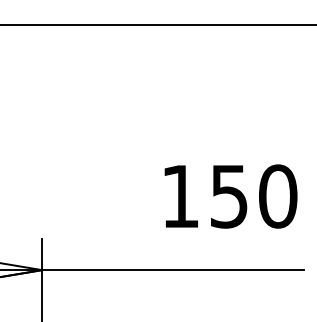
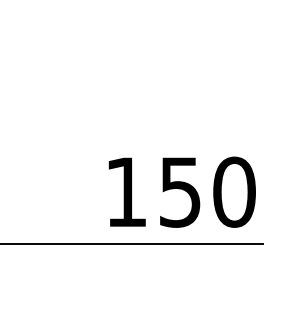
text: (230, 196) -> (181, 192), moved

